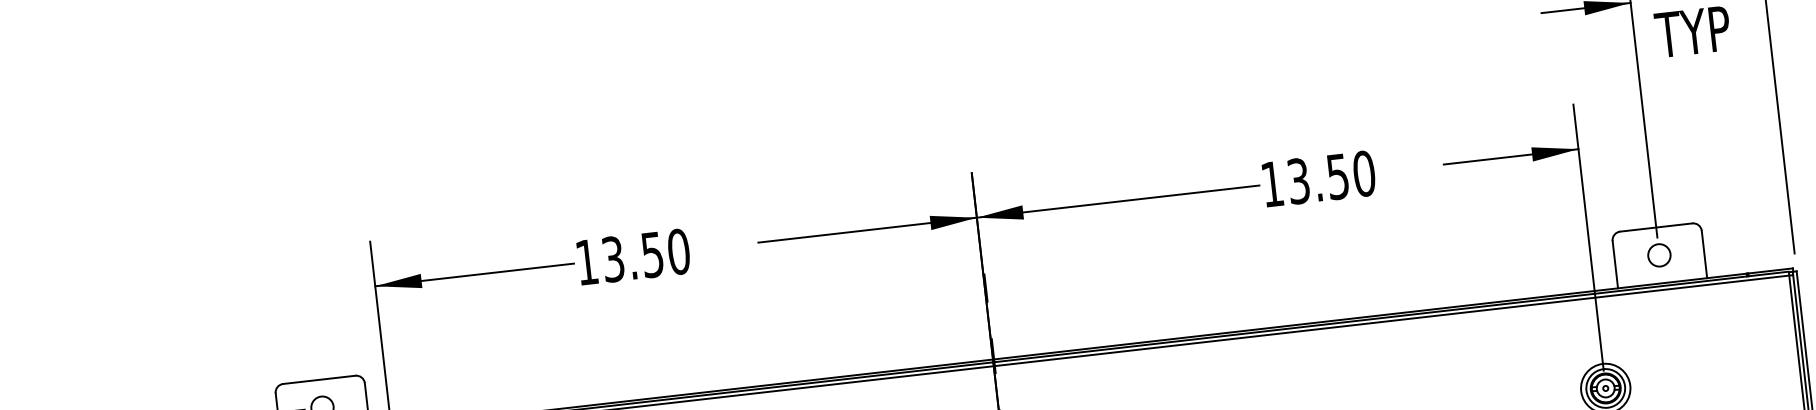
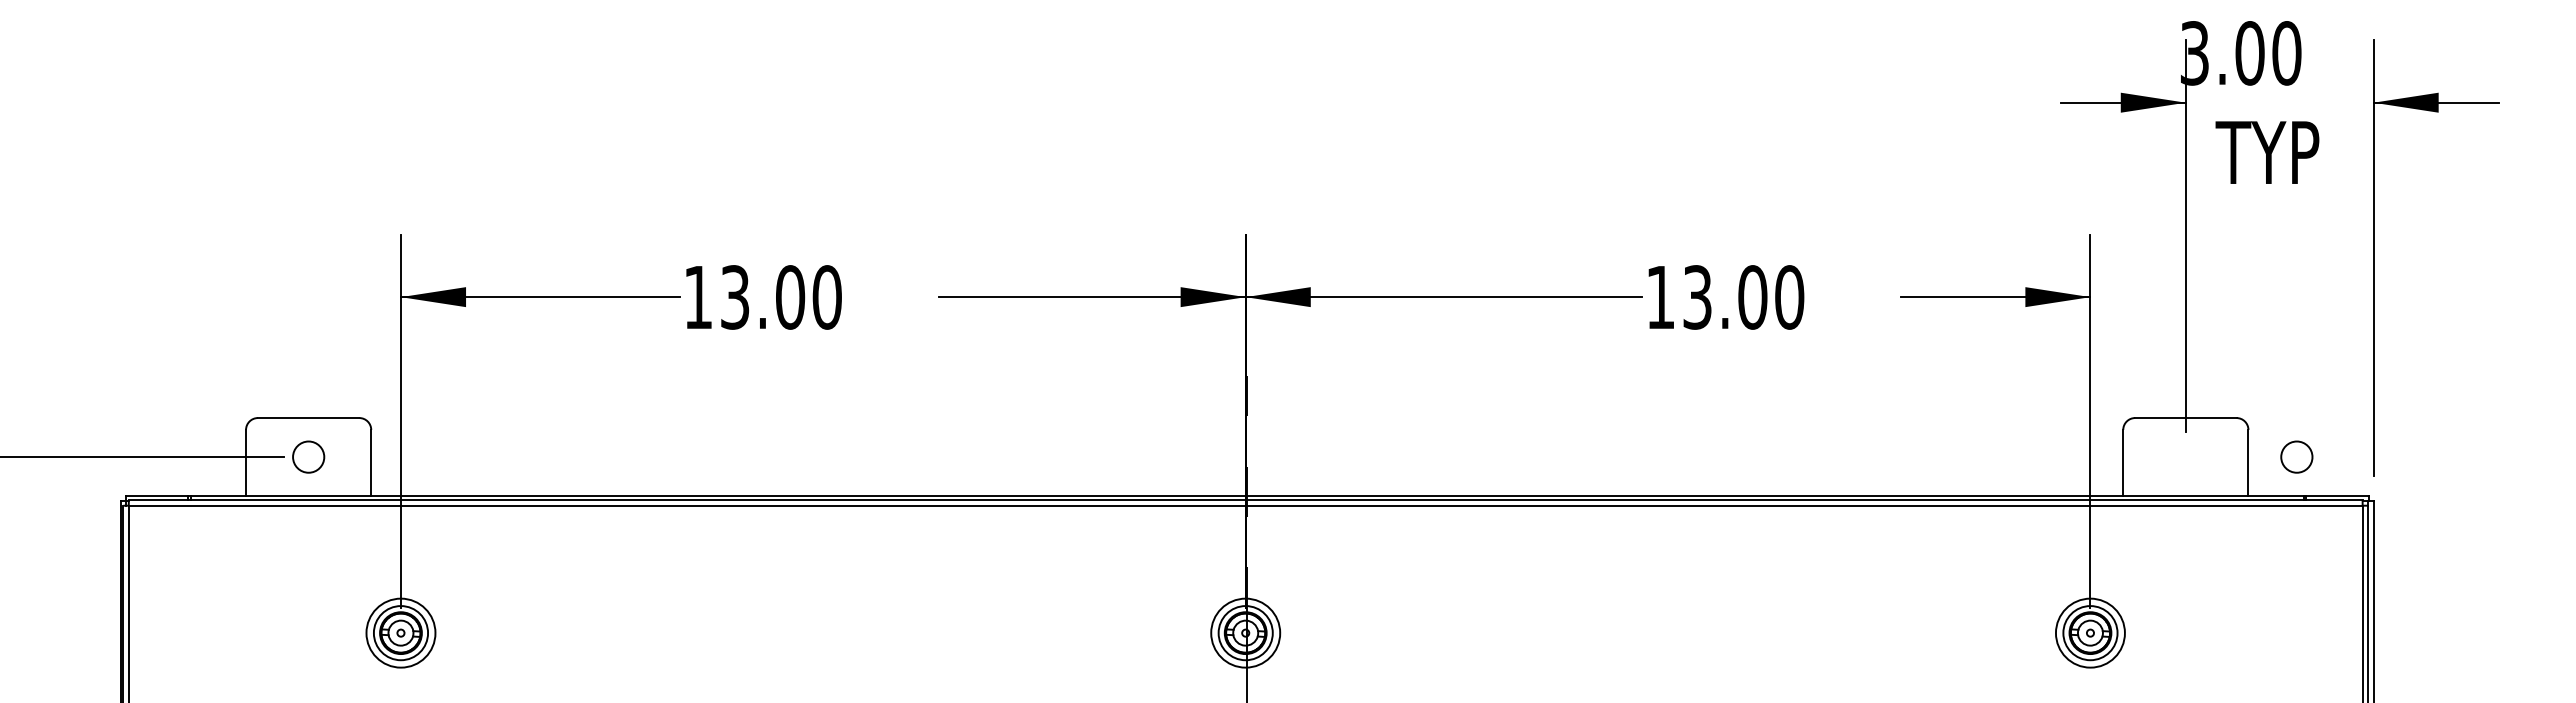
text: (1337, 176) -> (1752, 297), 13.50 -> 13.00
text: (652, 254) -> (790, 297), 13.50 -> 13.00
circle: (1659, 254) -> (2296, 456), moved

